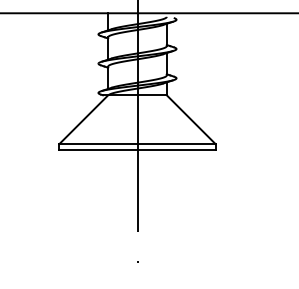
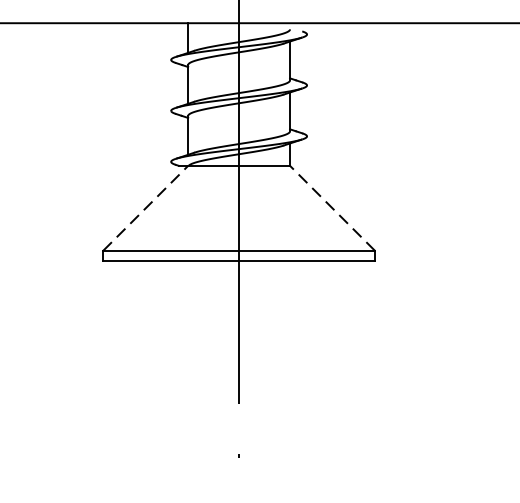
line: (83, 119) -> (145, 208), solid -> dashed
line: (191, 119) -> (333, 208), solid -> dashed

